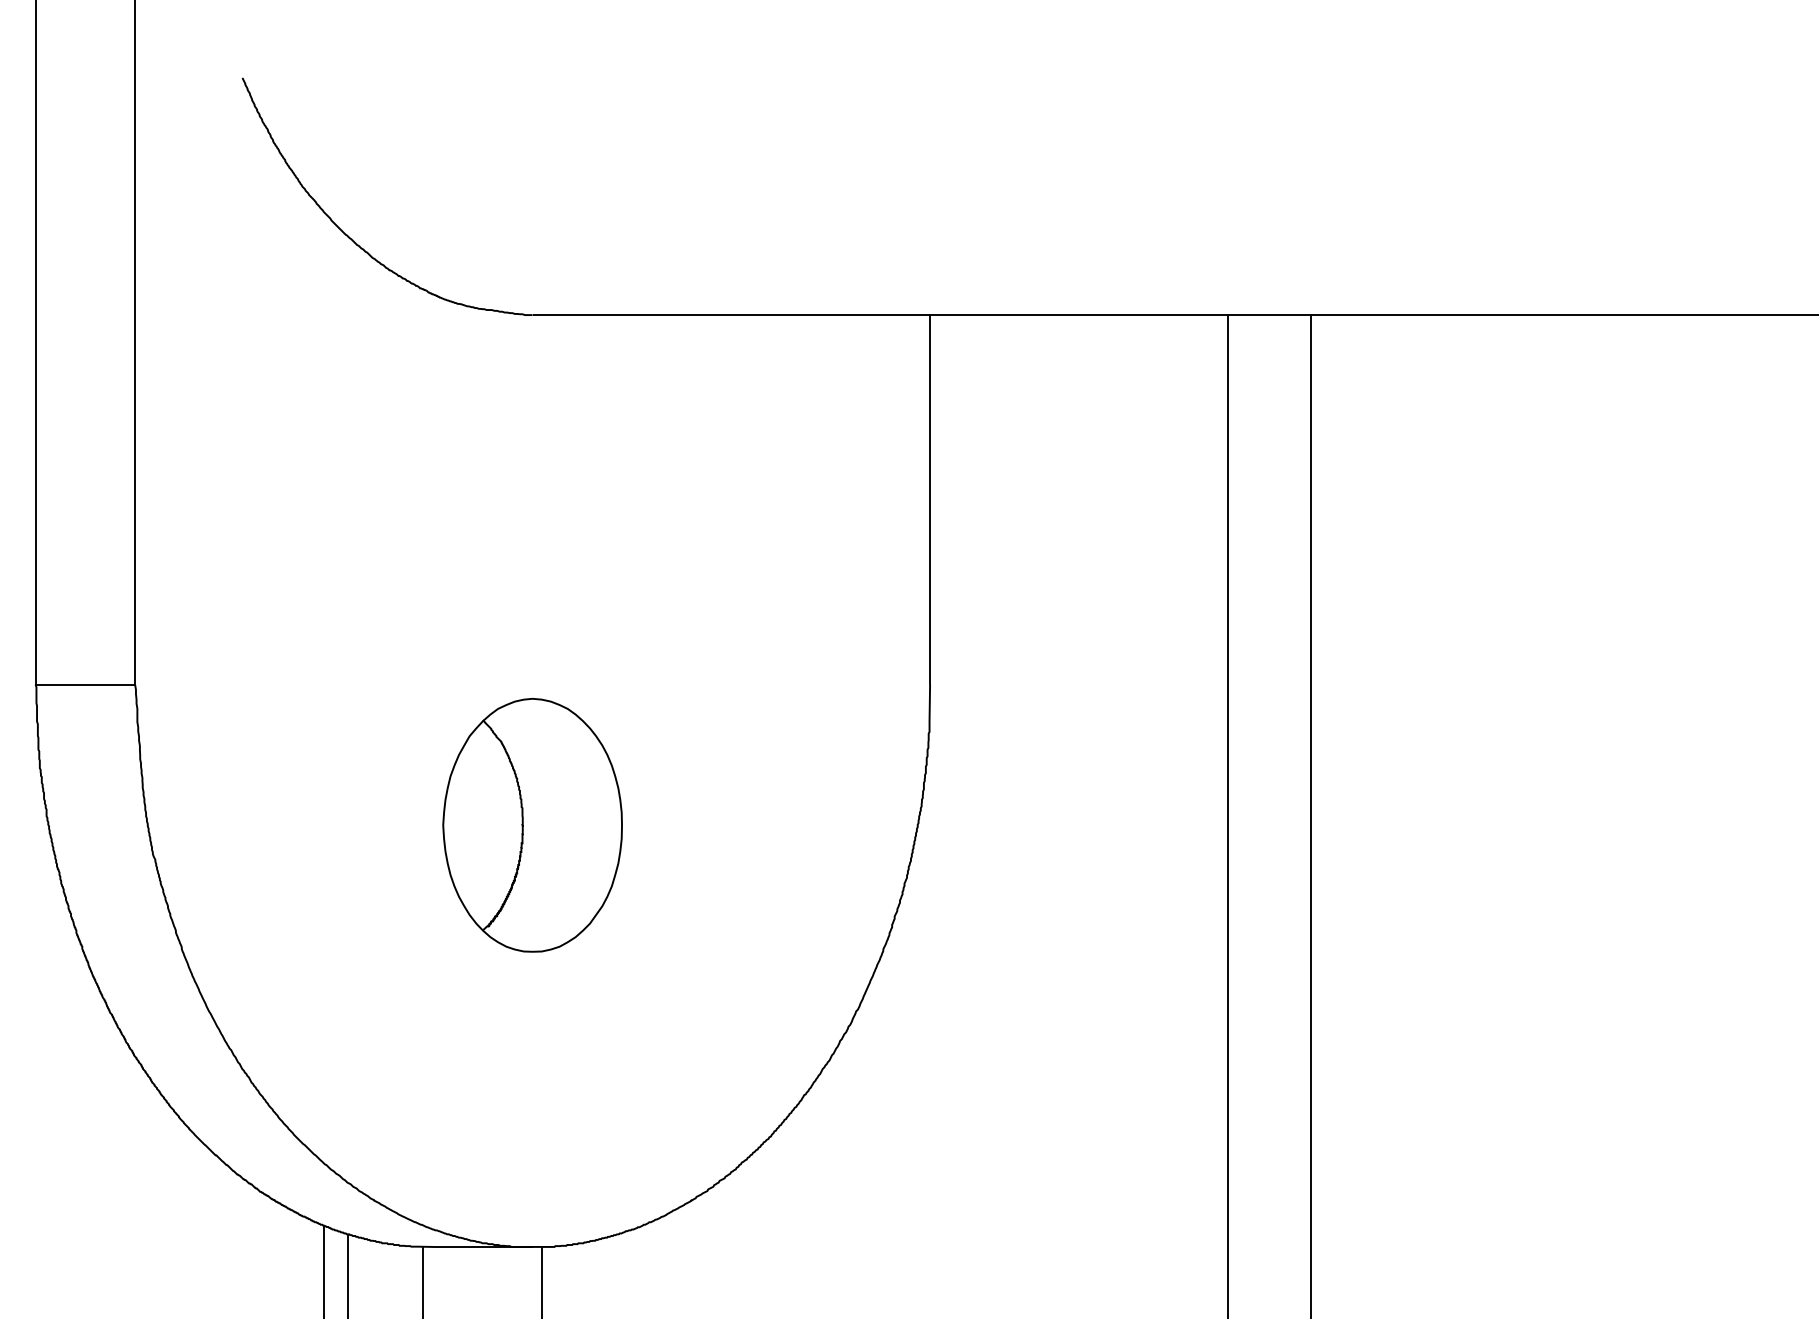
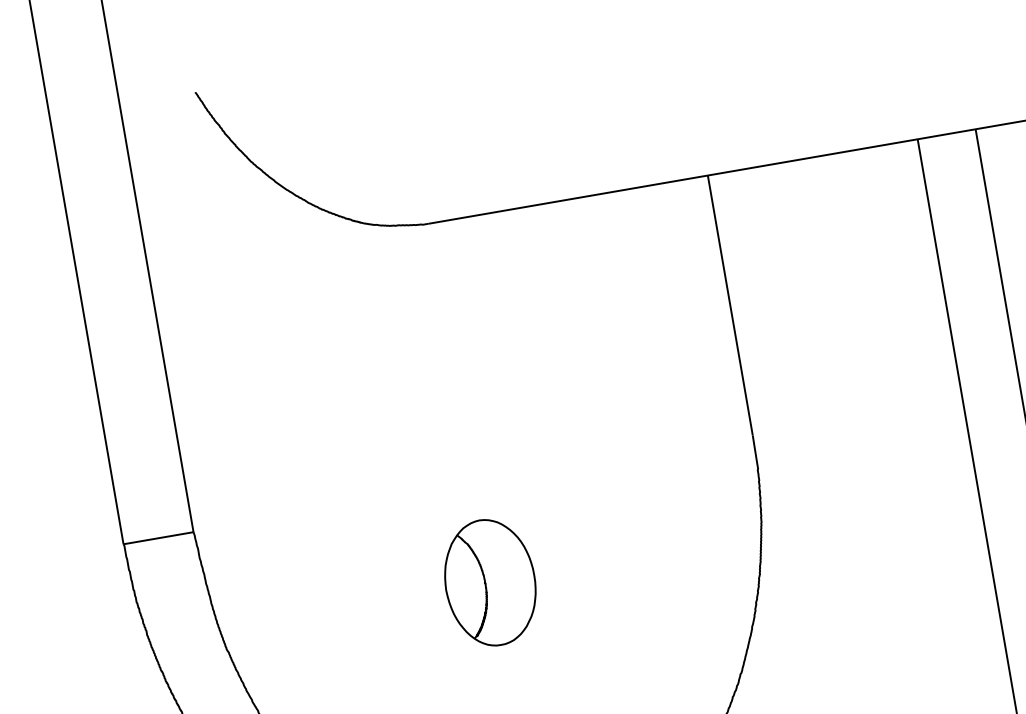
part: (532, 824) -> (490, 582), size x0.7

